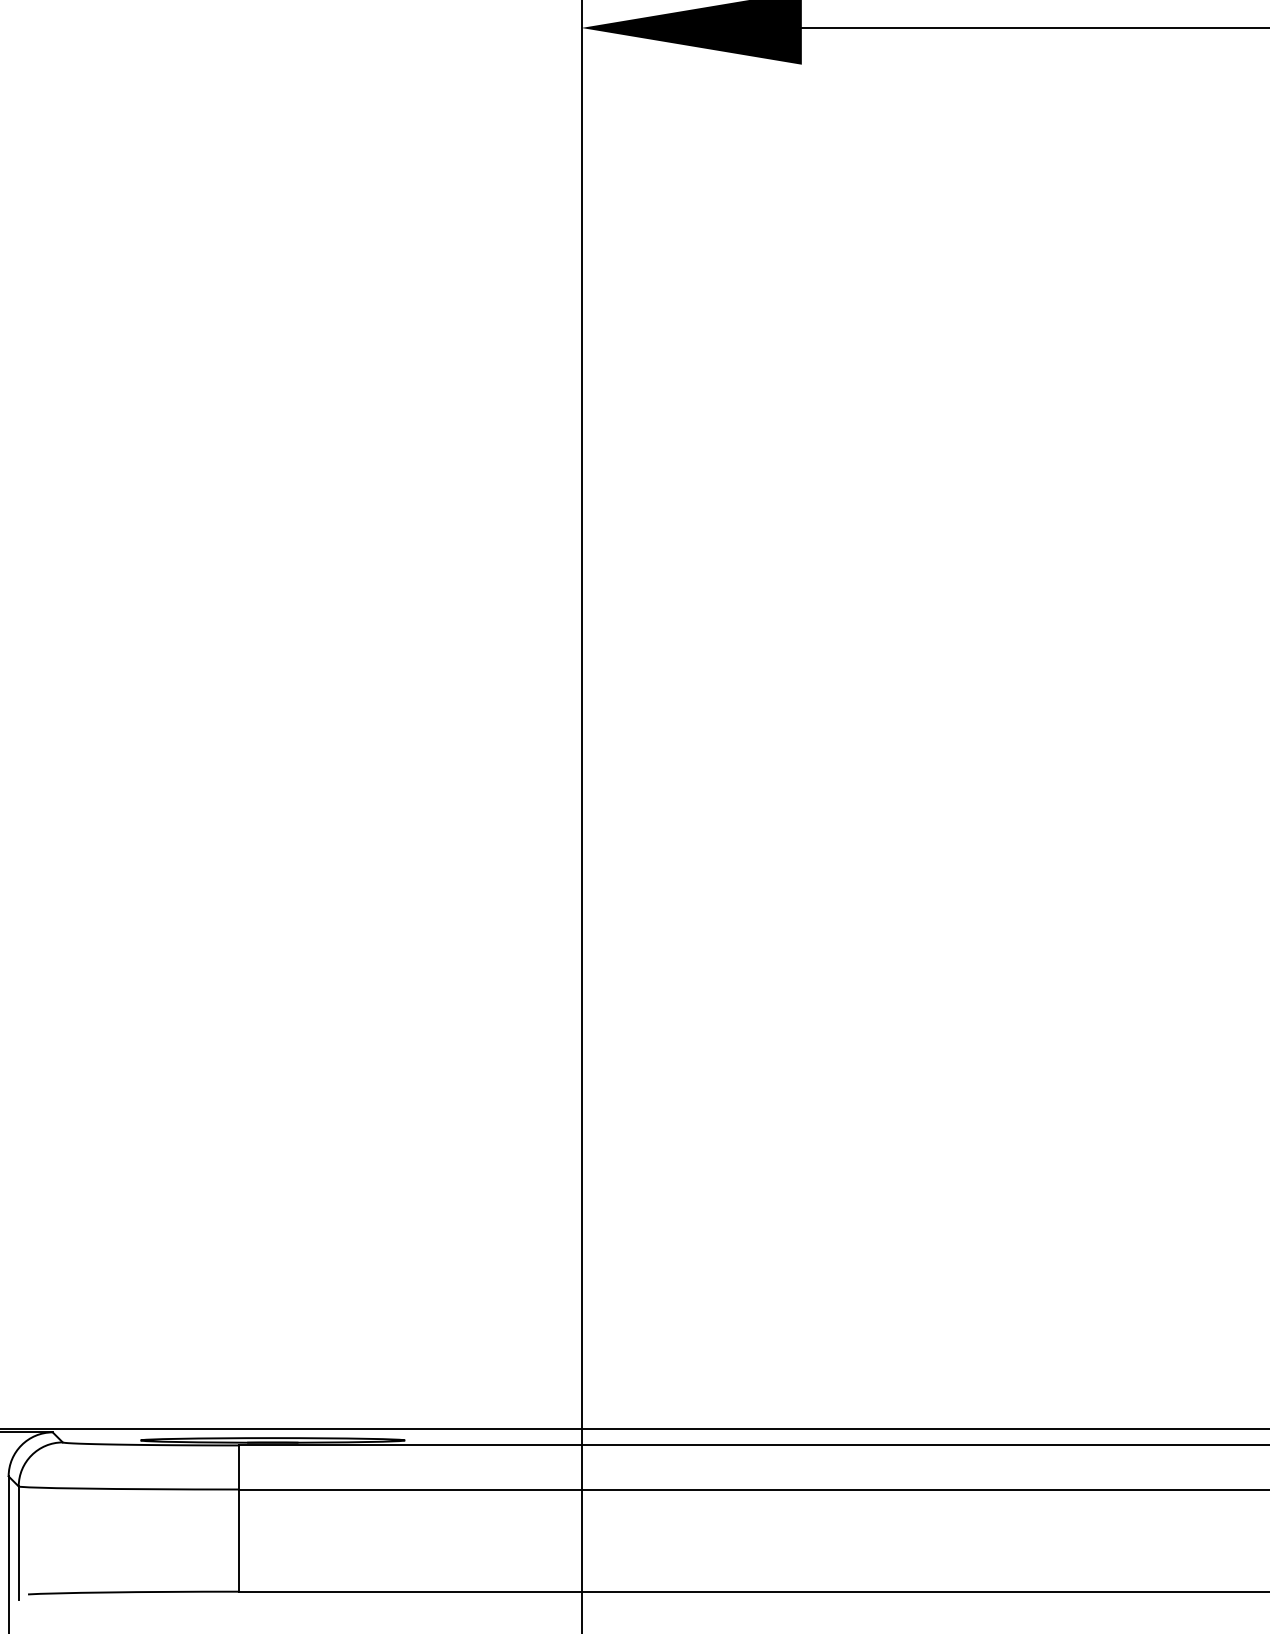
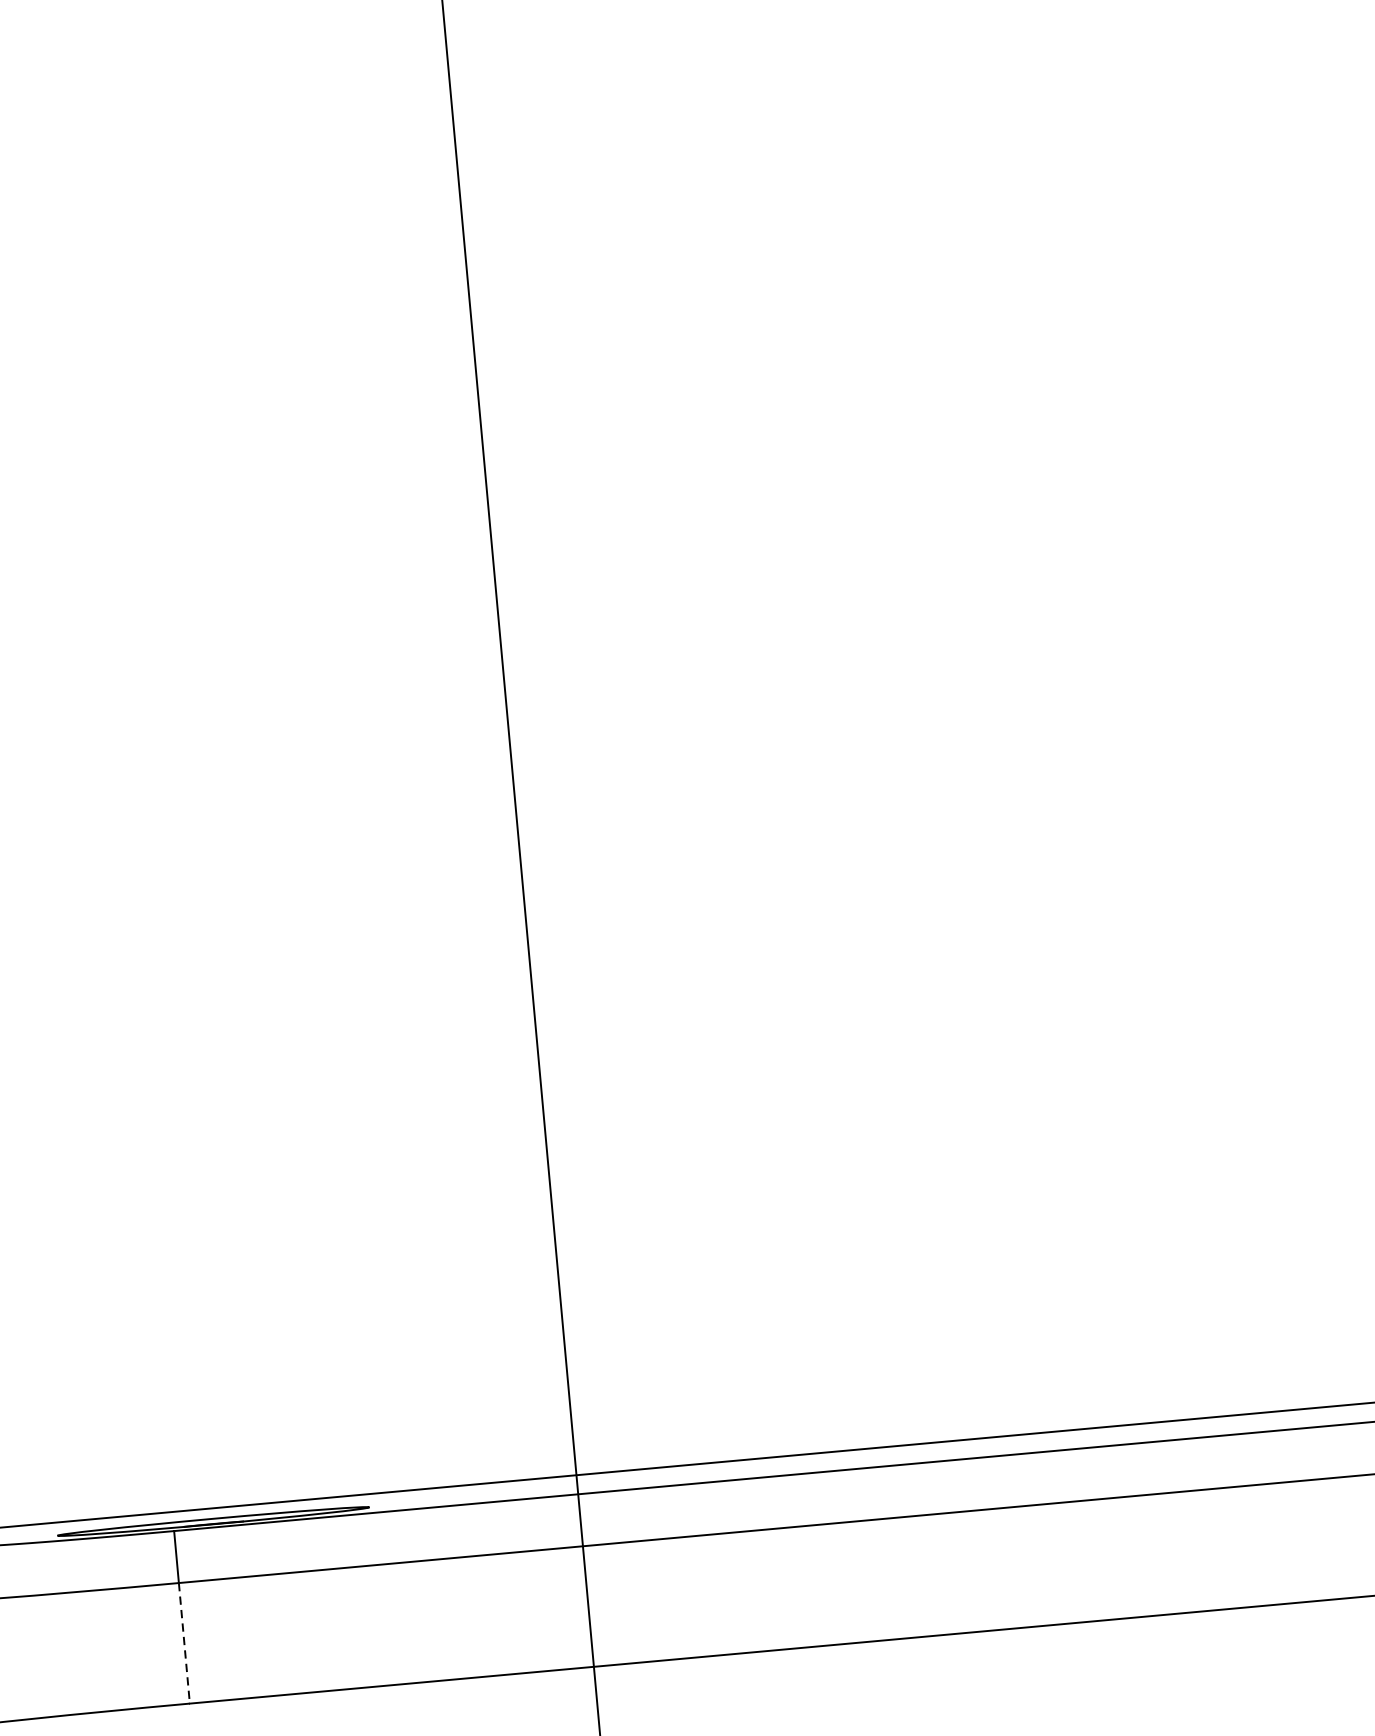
line: (239, 1541) -> (185, 1644), solid -> dashed

